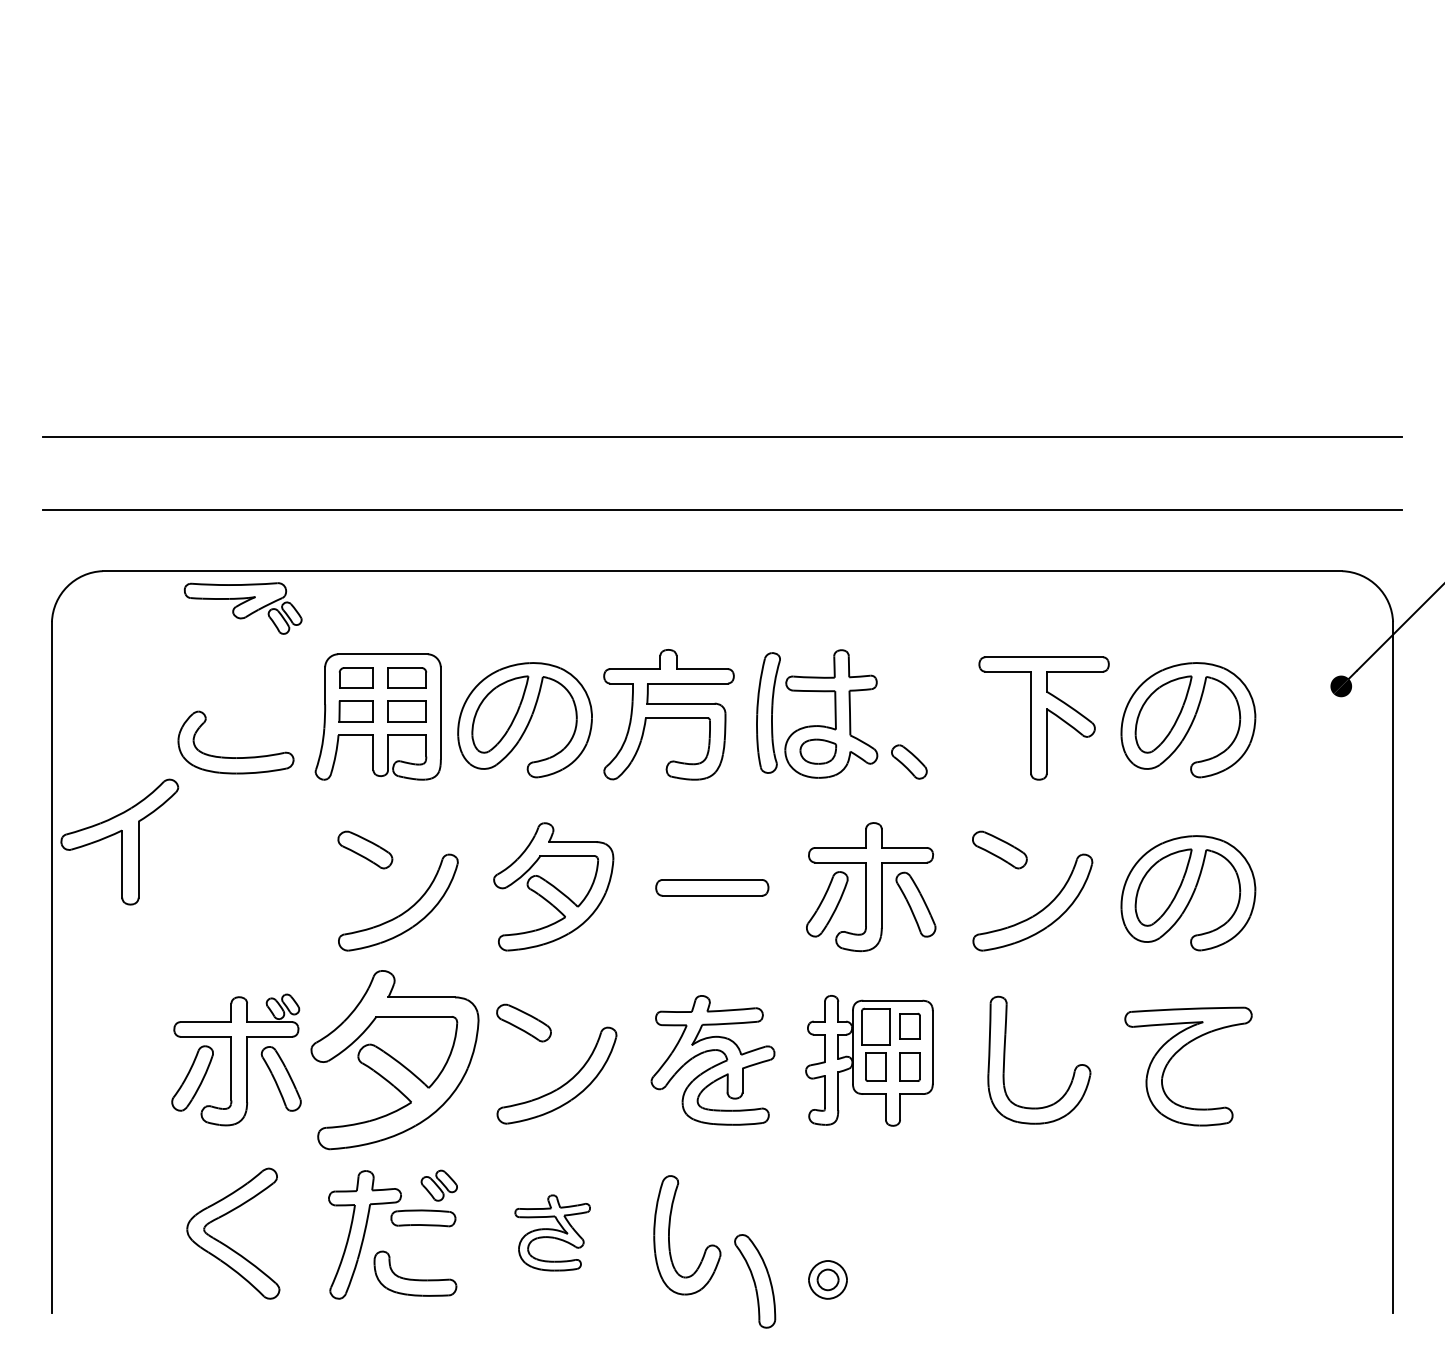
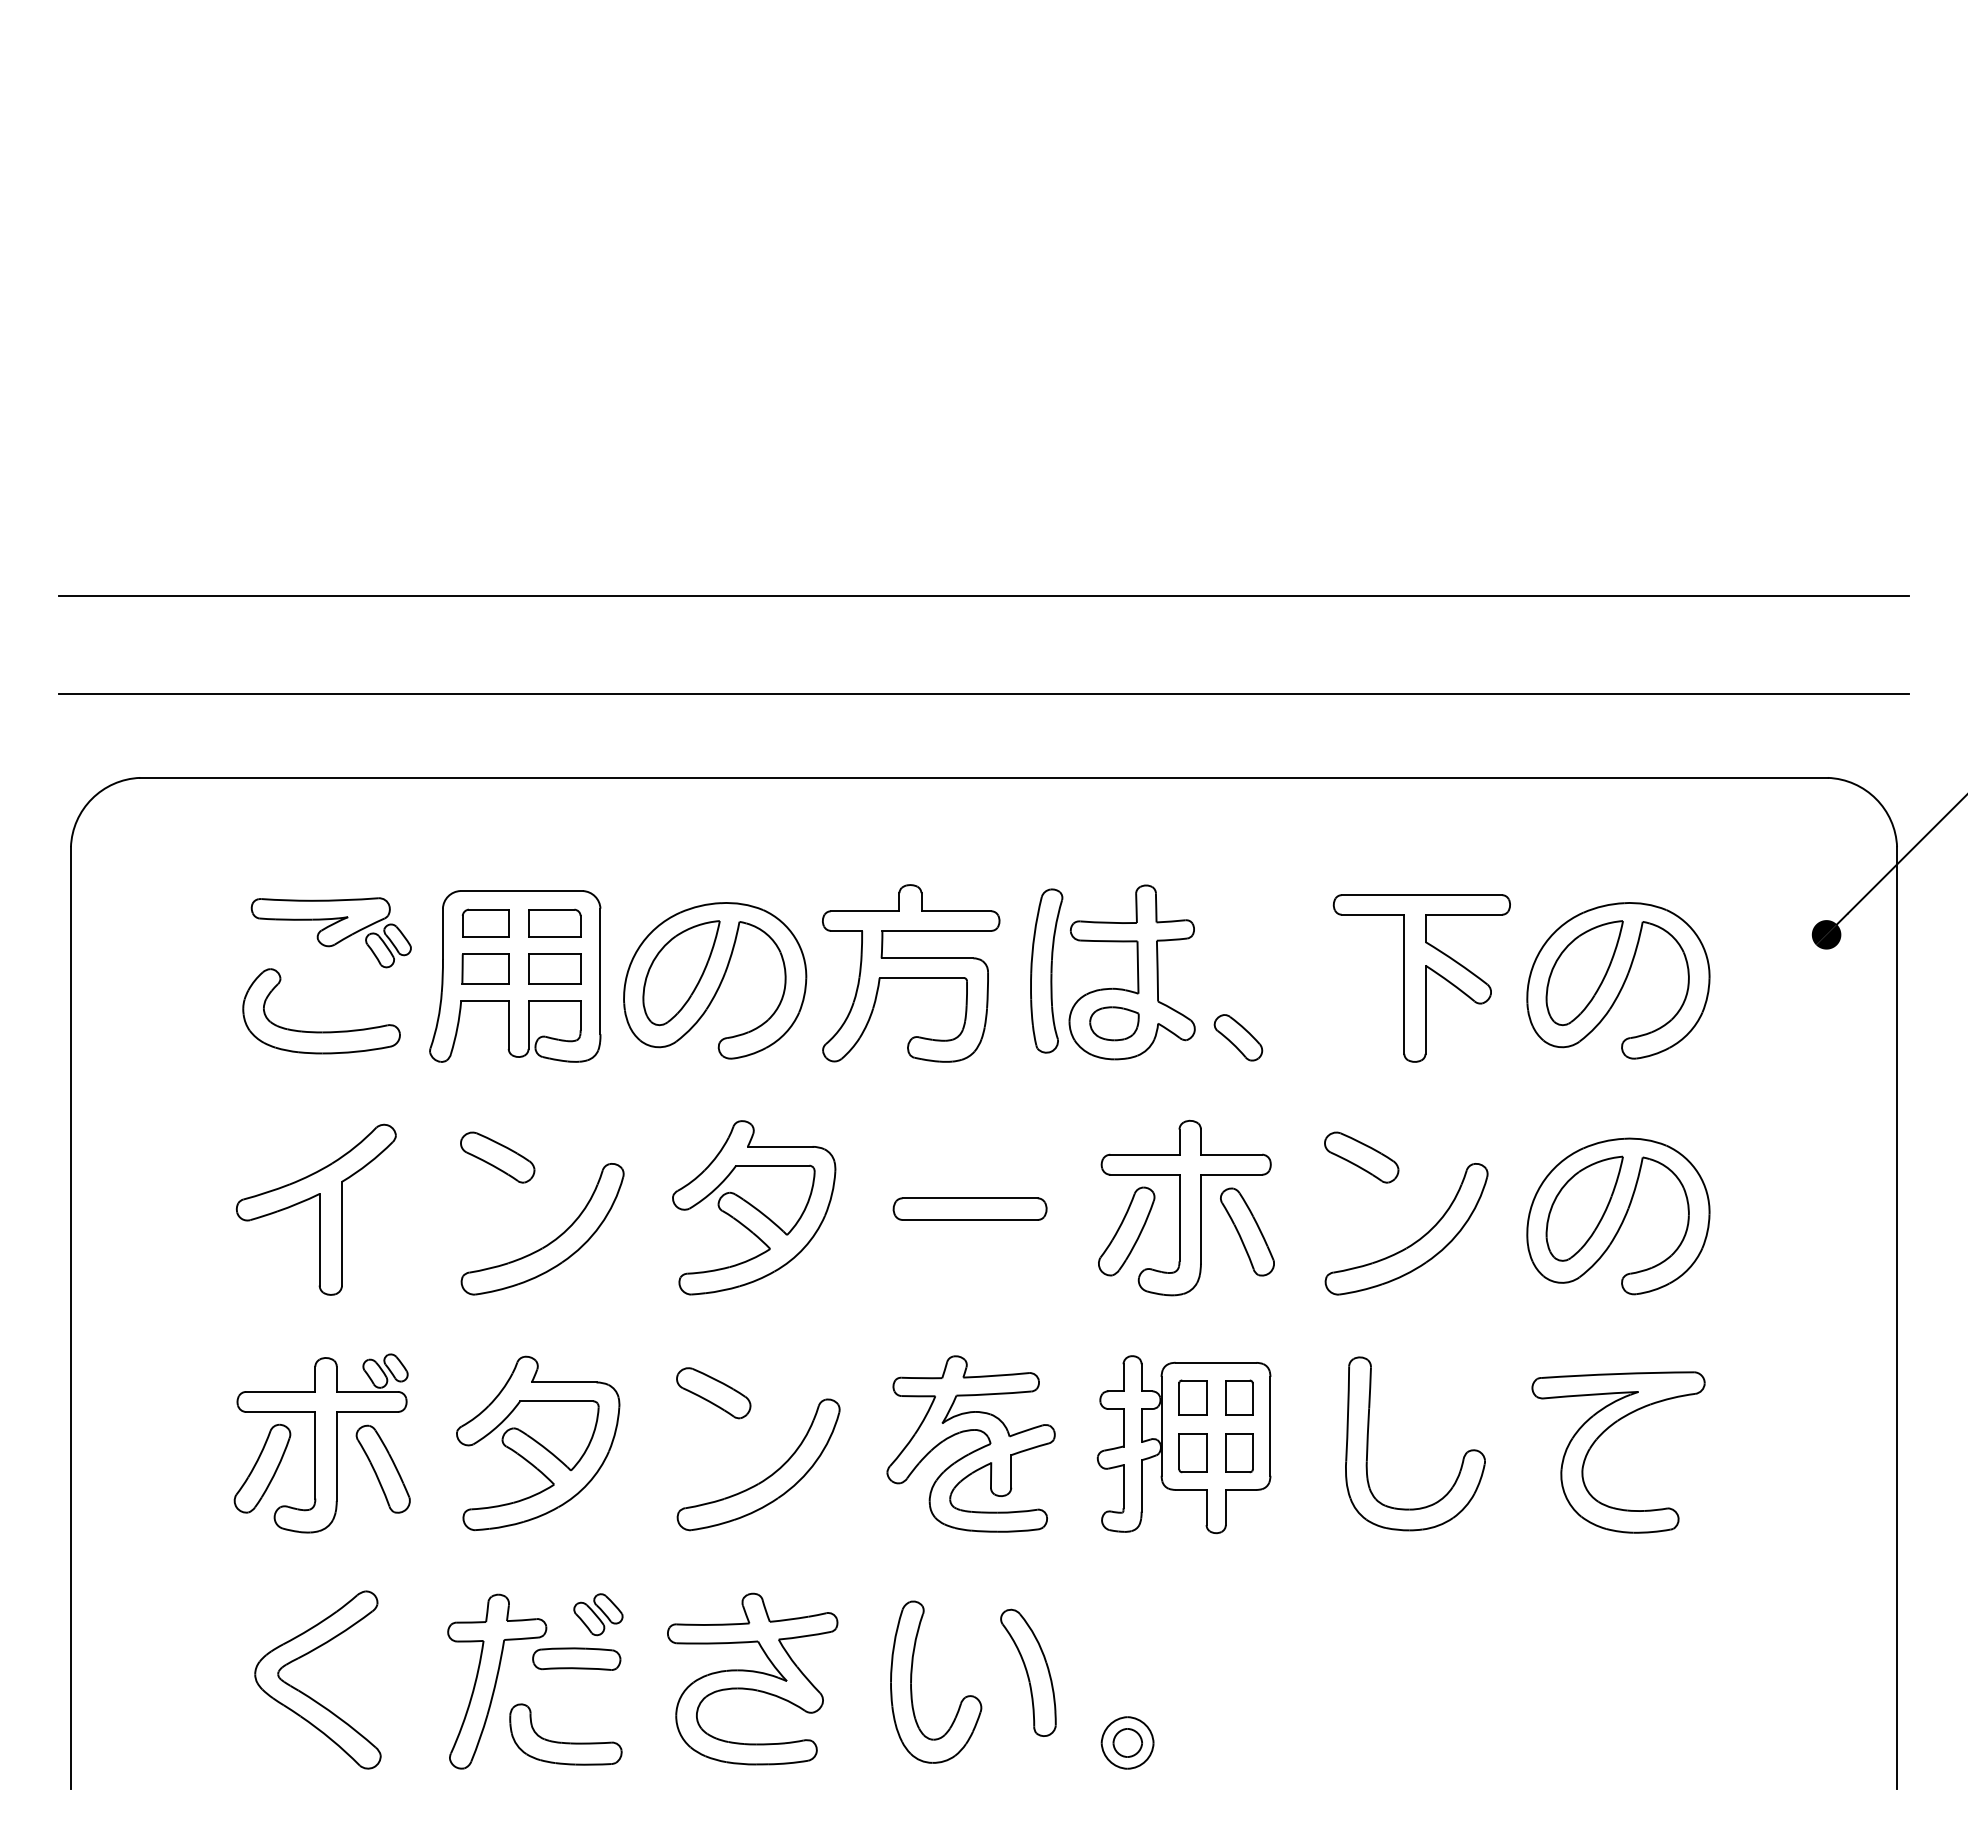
part: (242, 608) -> (330, 932), moved
part: (119, 841) -> (315, 1209), moved
part: (875, 1026) -> (1192, 1397), size x0.71
part: (395, 1059) -> (538, 1442), size x0.71
part: (552, 1232) -> (752, 1678), size x1.67
part: (755, 1281) -> (1028, 1672), moved

